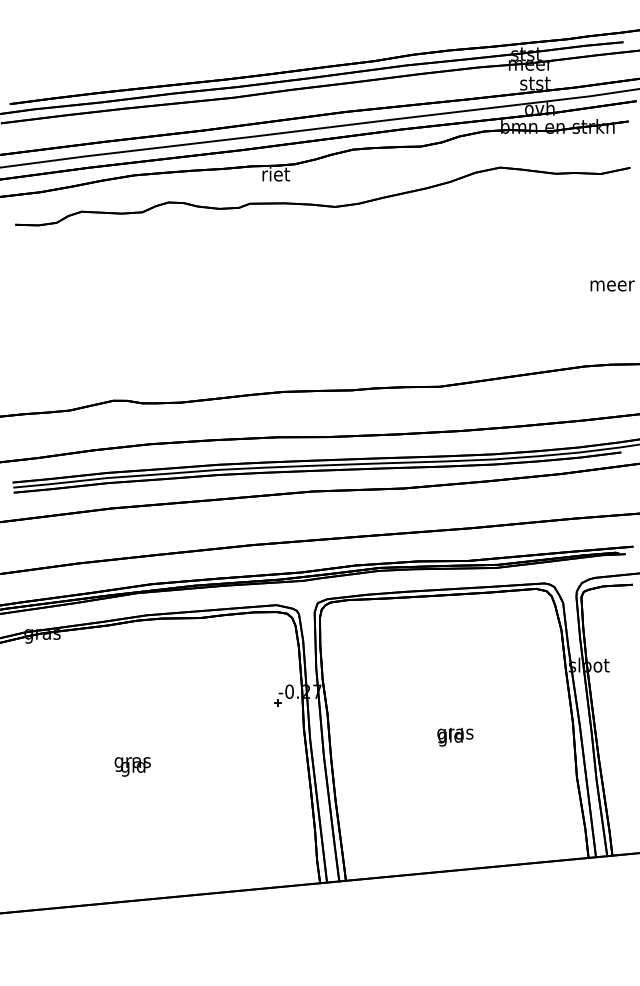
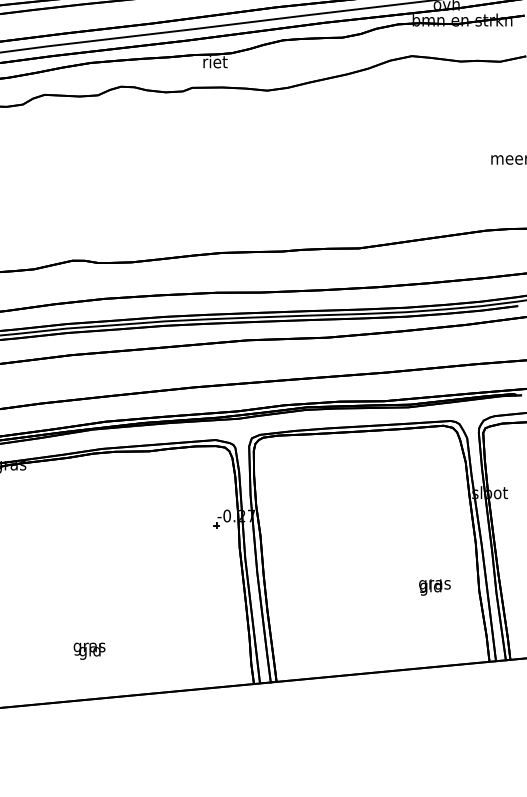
text: (455, 737) -> (435, 587), moved
text: (132, 766) -> (89, 650), moved

